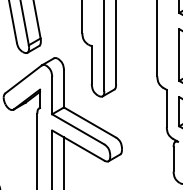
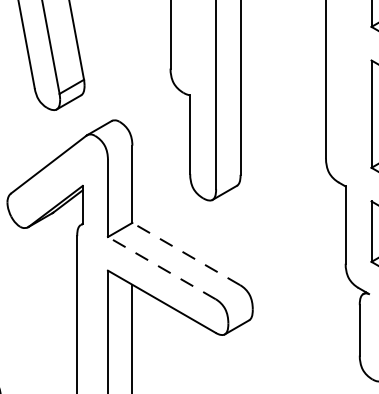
line: (89, 122) -> (185, 254), solid -> dashed
line: (77, 129) -> (160, 268), solid -> dashed

